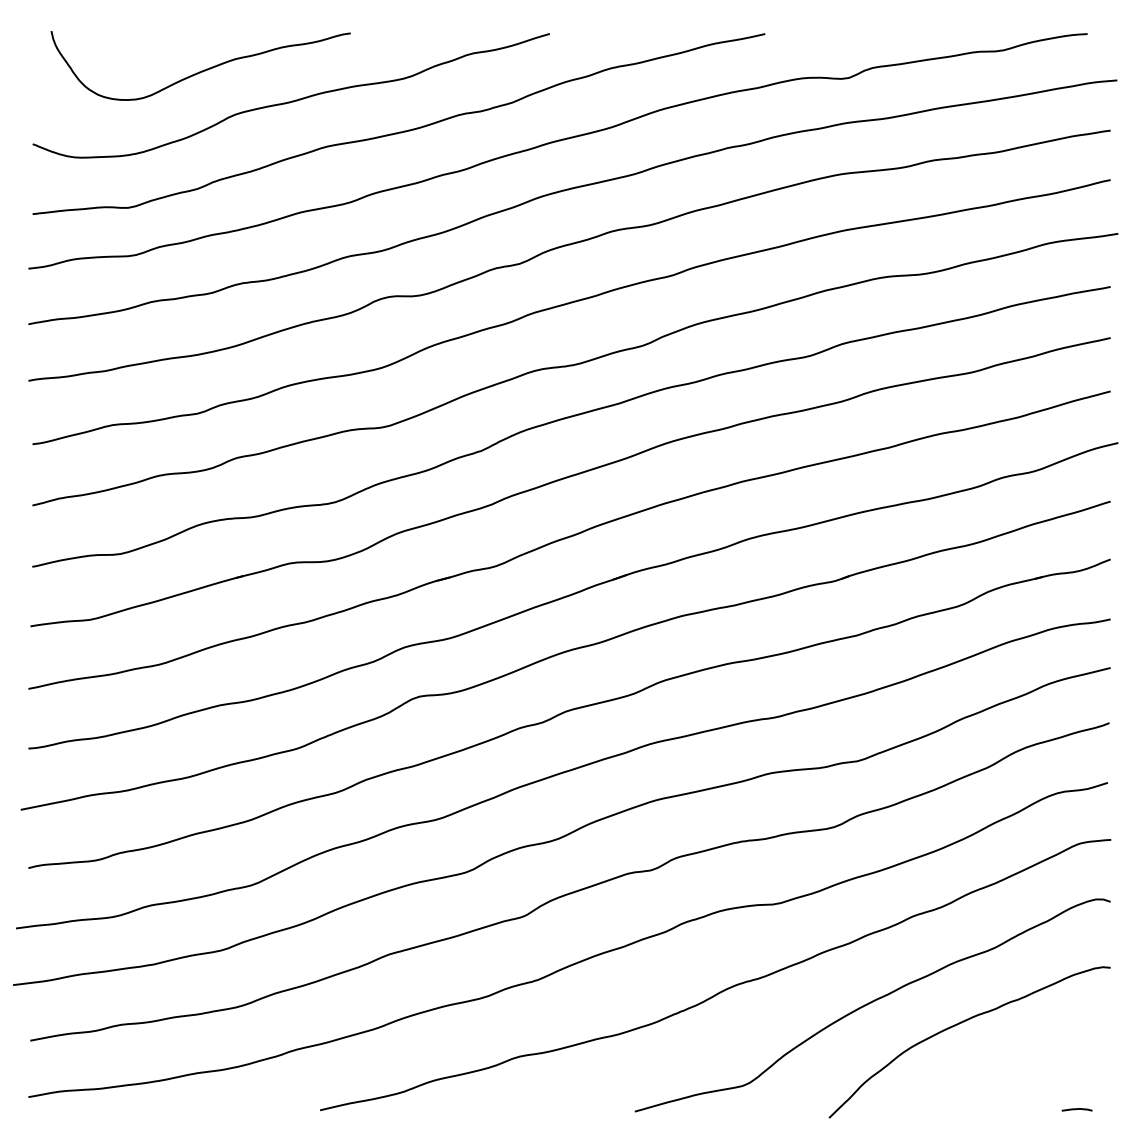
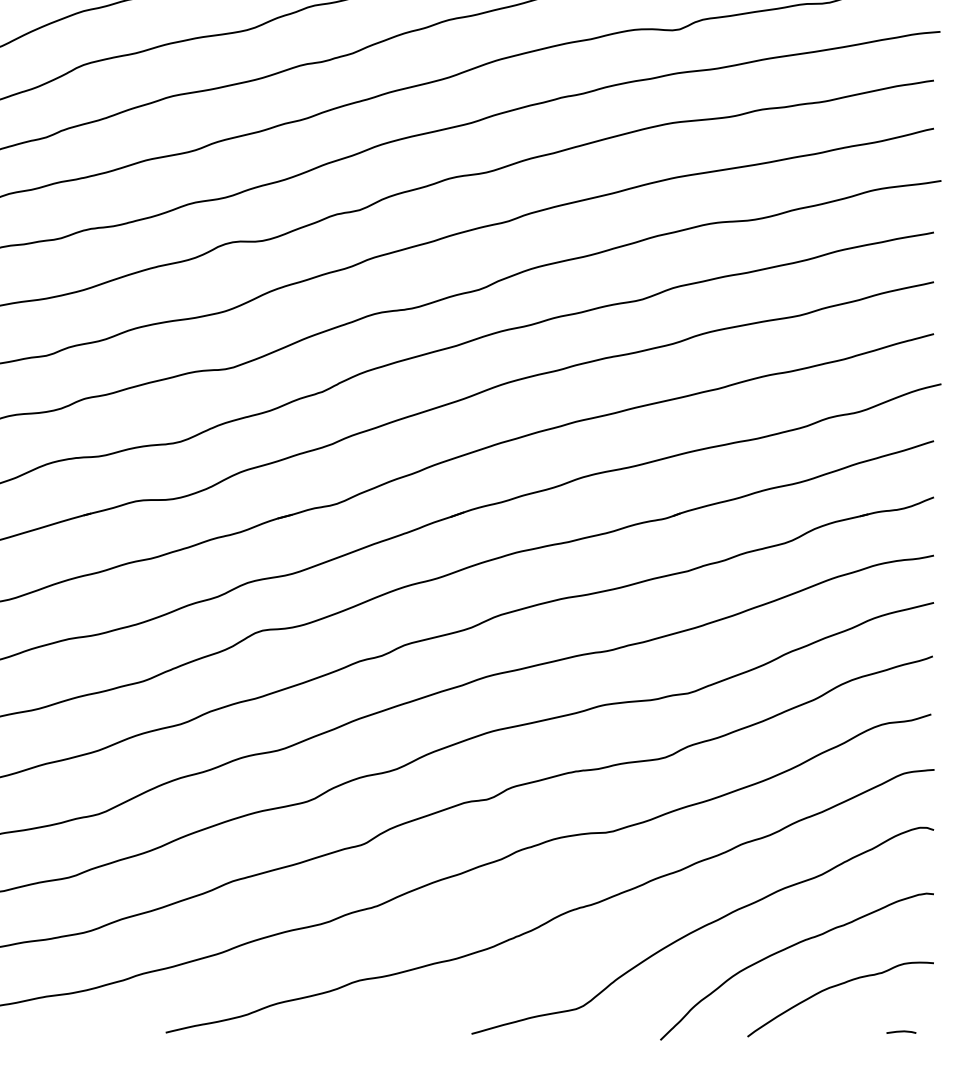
curve: (1011, 1062) -> (837, 986), added

